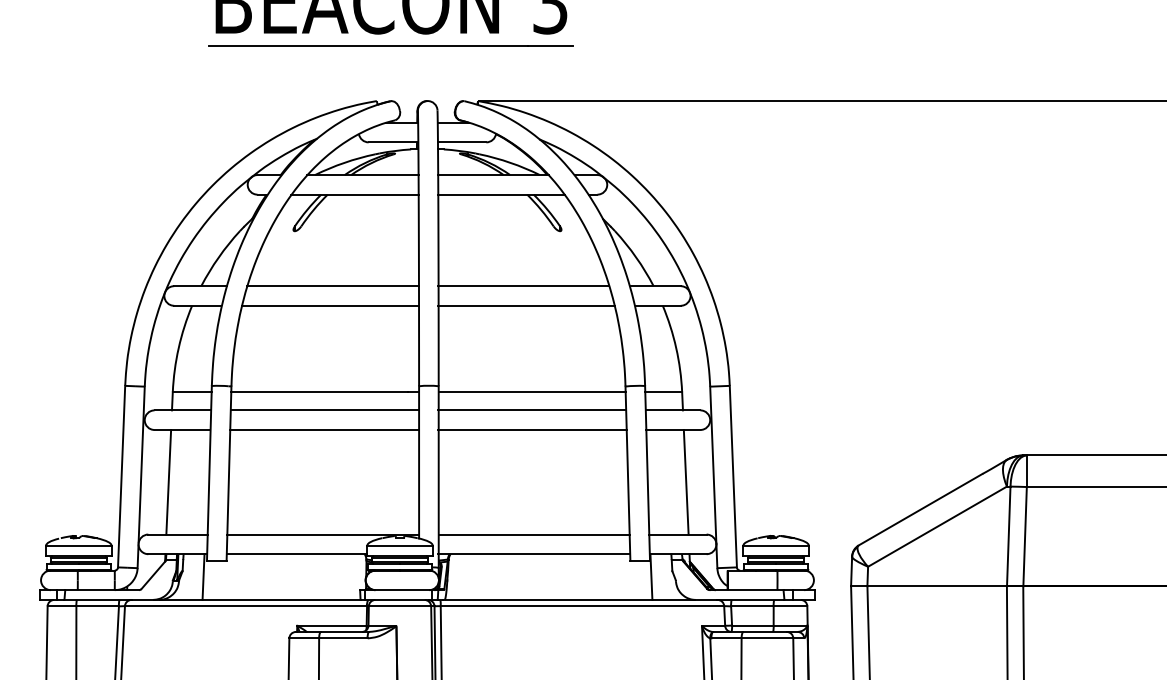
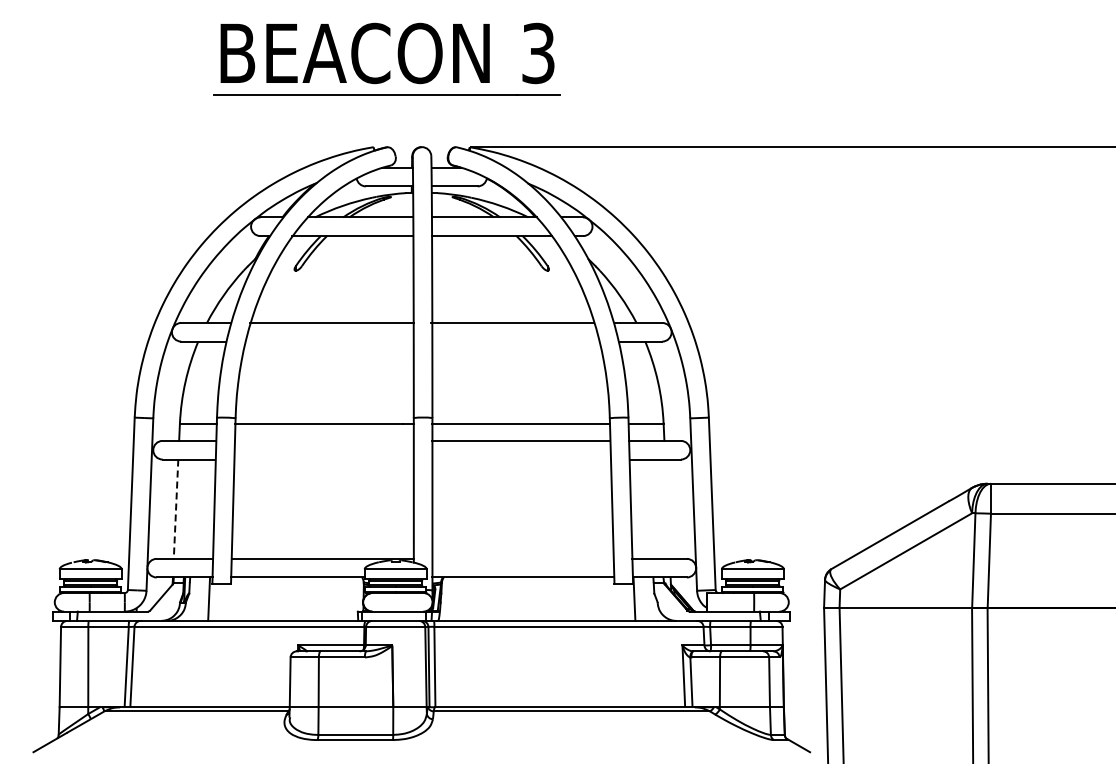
line: (330, 305) -> (329, 341), removed
line: (526, 305) -> (515, 341), removed
line: (323, 409) -> (323, 440), removed
line: (323, 429) -> (323, 459), removed
line: (532, 429) -> (521, 459), removed
line: (686, 481) -> (667, 508), removed
line: (169, 482) -> (176, 509), solid -> dashed
line: (533, 534) -> (522, 558), removed

